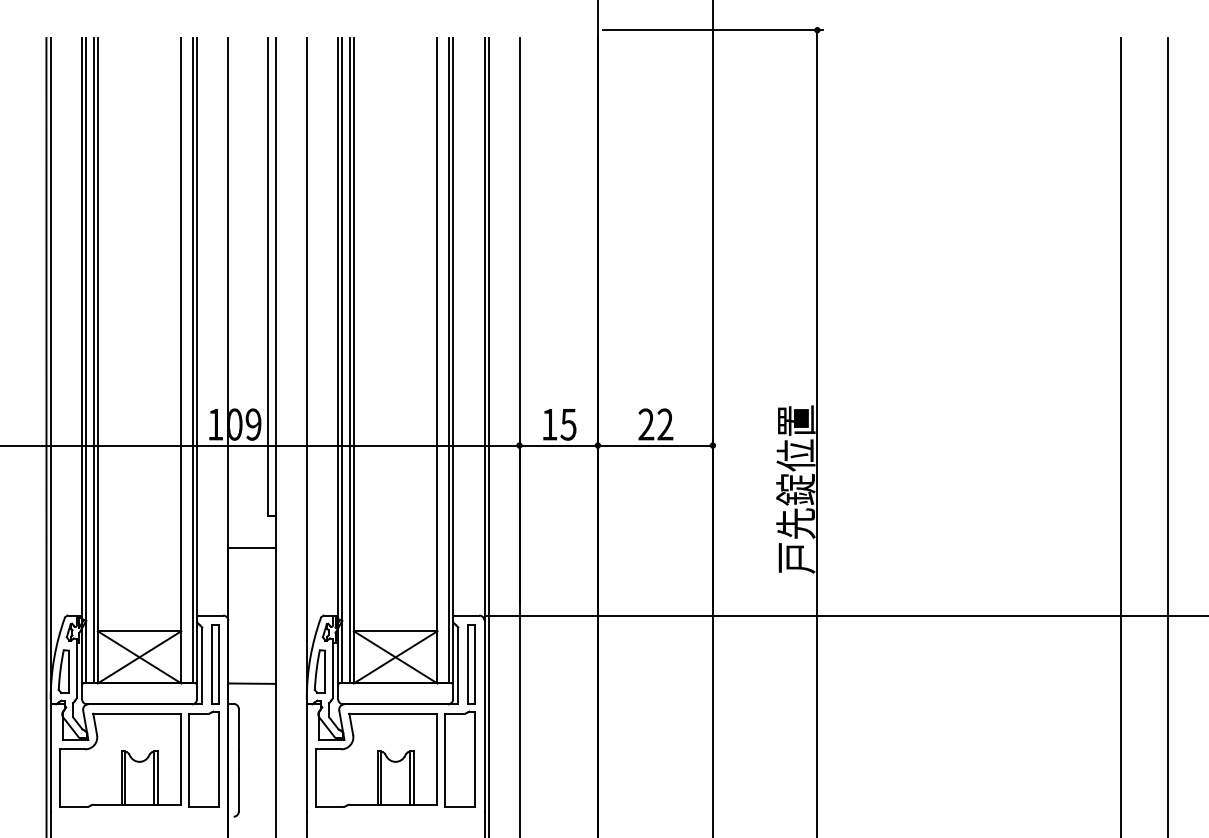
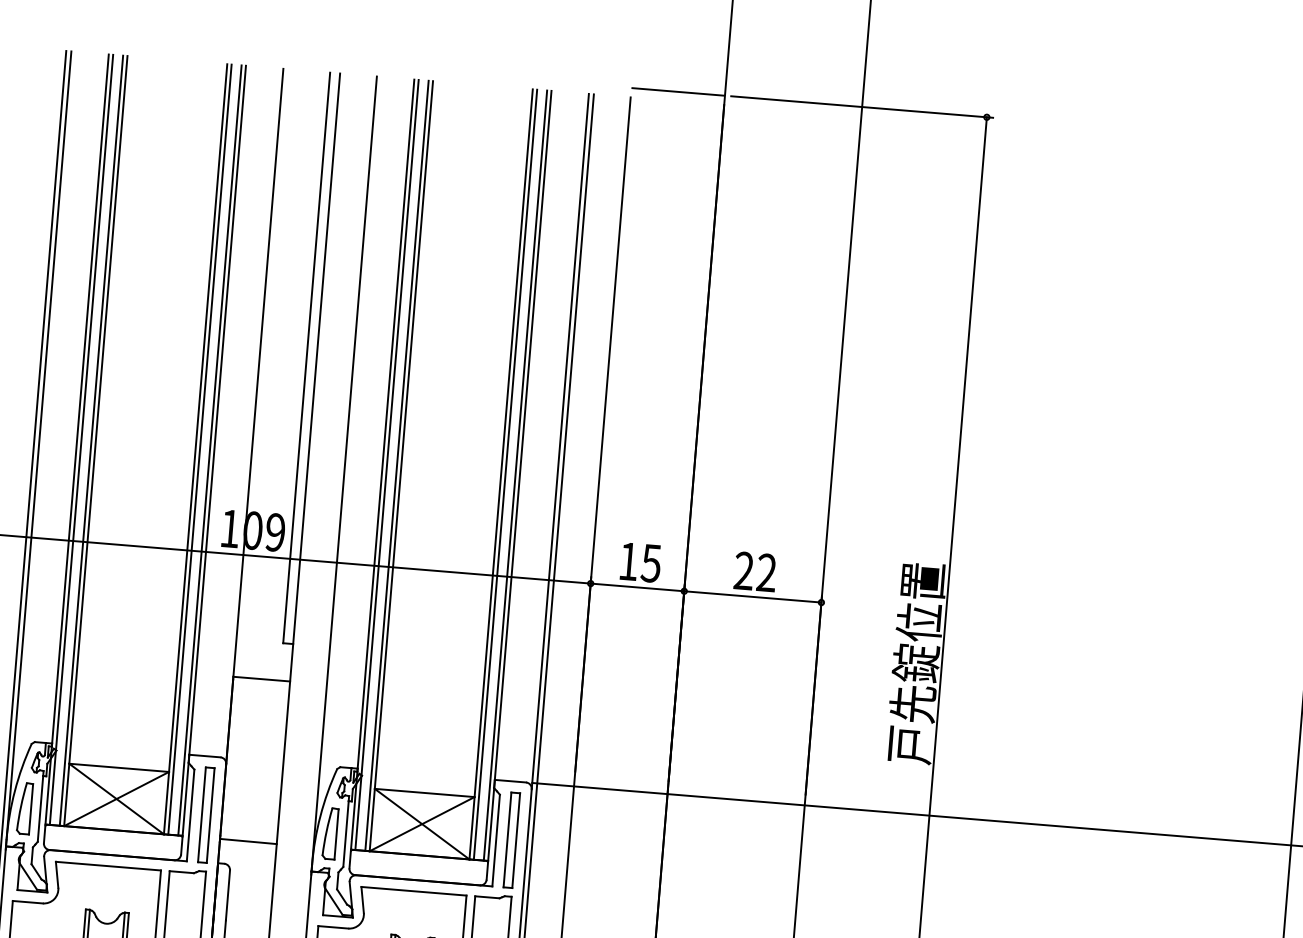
line: (558, 30) -> (677, 92), added
line: (185, 360) -> (200, 449), added
line: (441, 360) -> (505, 474), added

